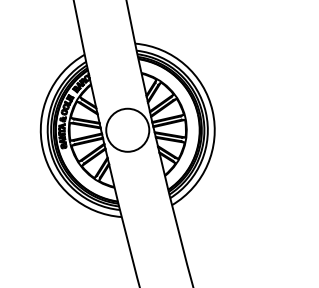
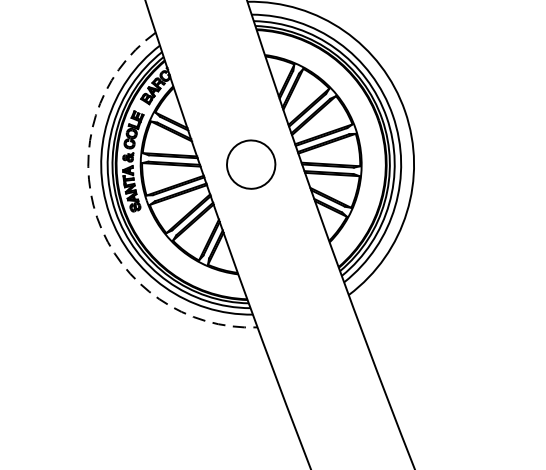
circle: (127, 129) -> (250, 163), size x0.6
arc: (42, 149) -> (96, 217), solid -> dashed

